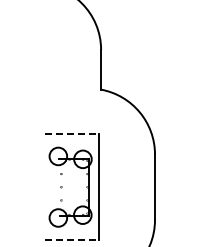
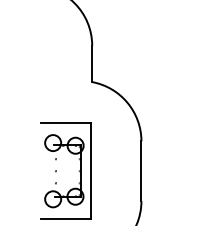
line: (72, 134) -> (66, 123), dashed -> solid
line: (72, 240) -> (66, 219), dashed -> solid

